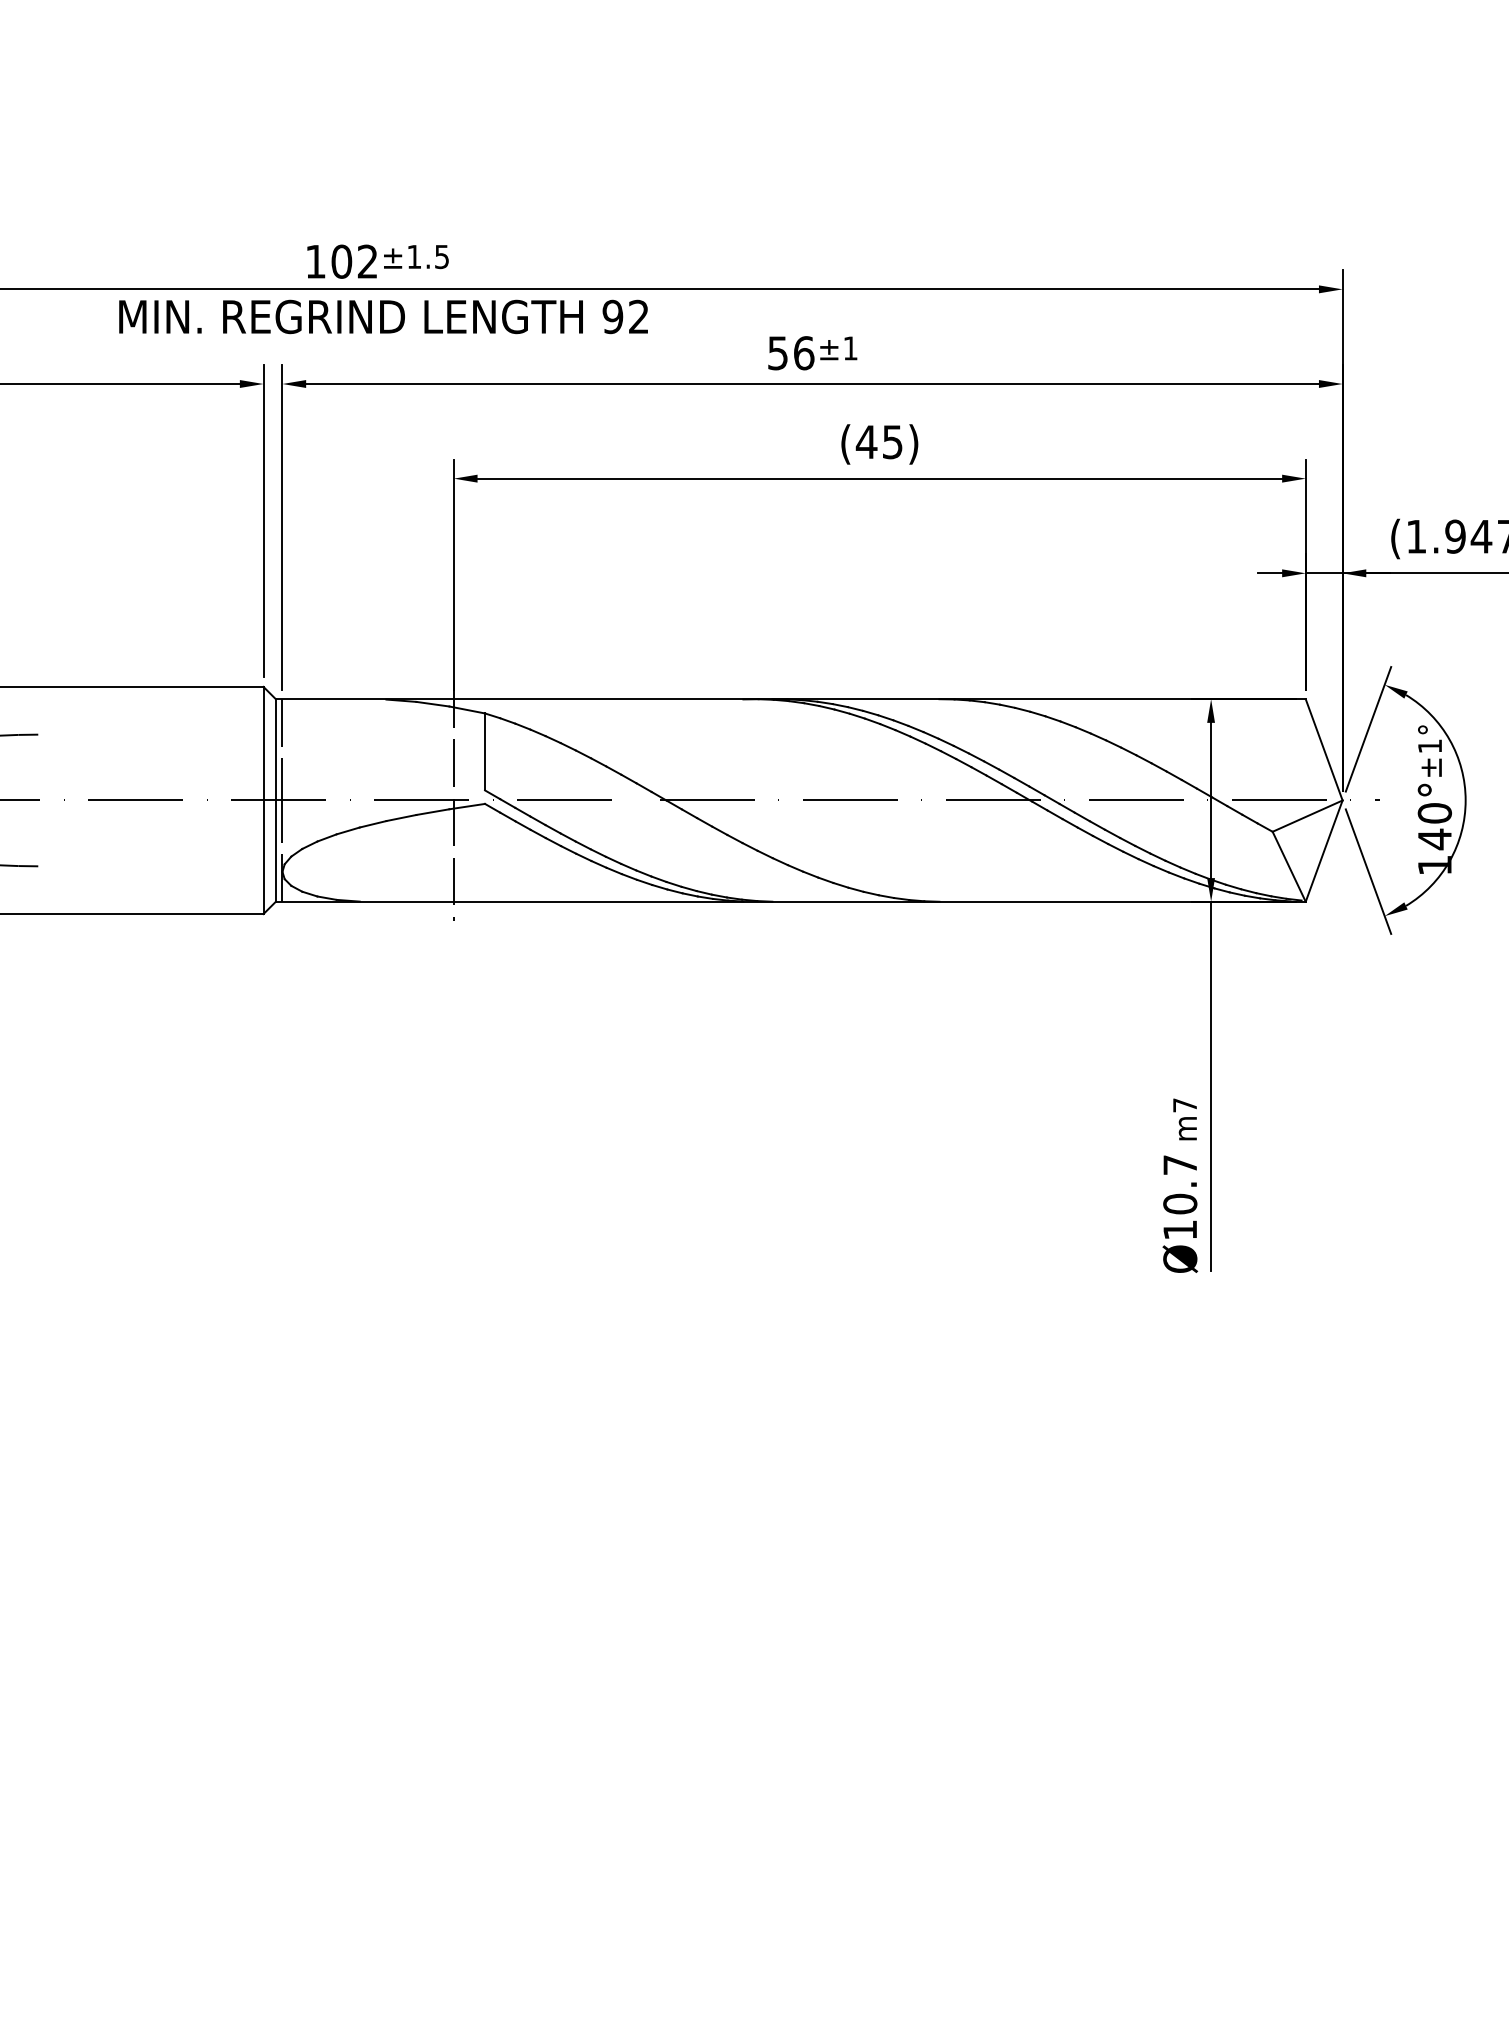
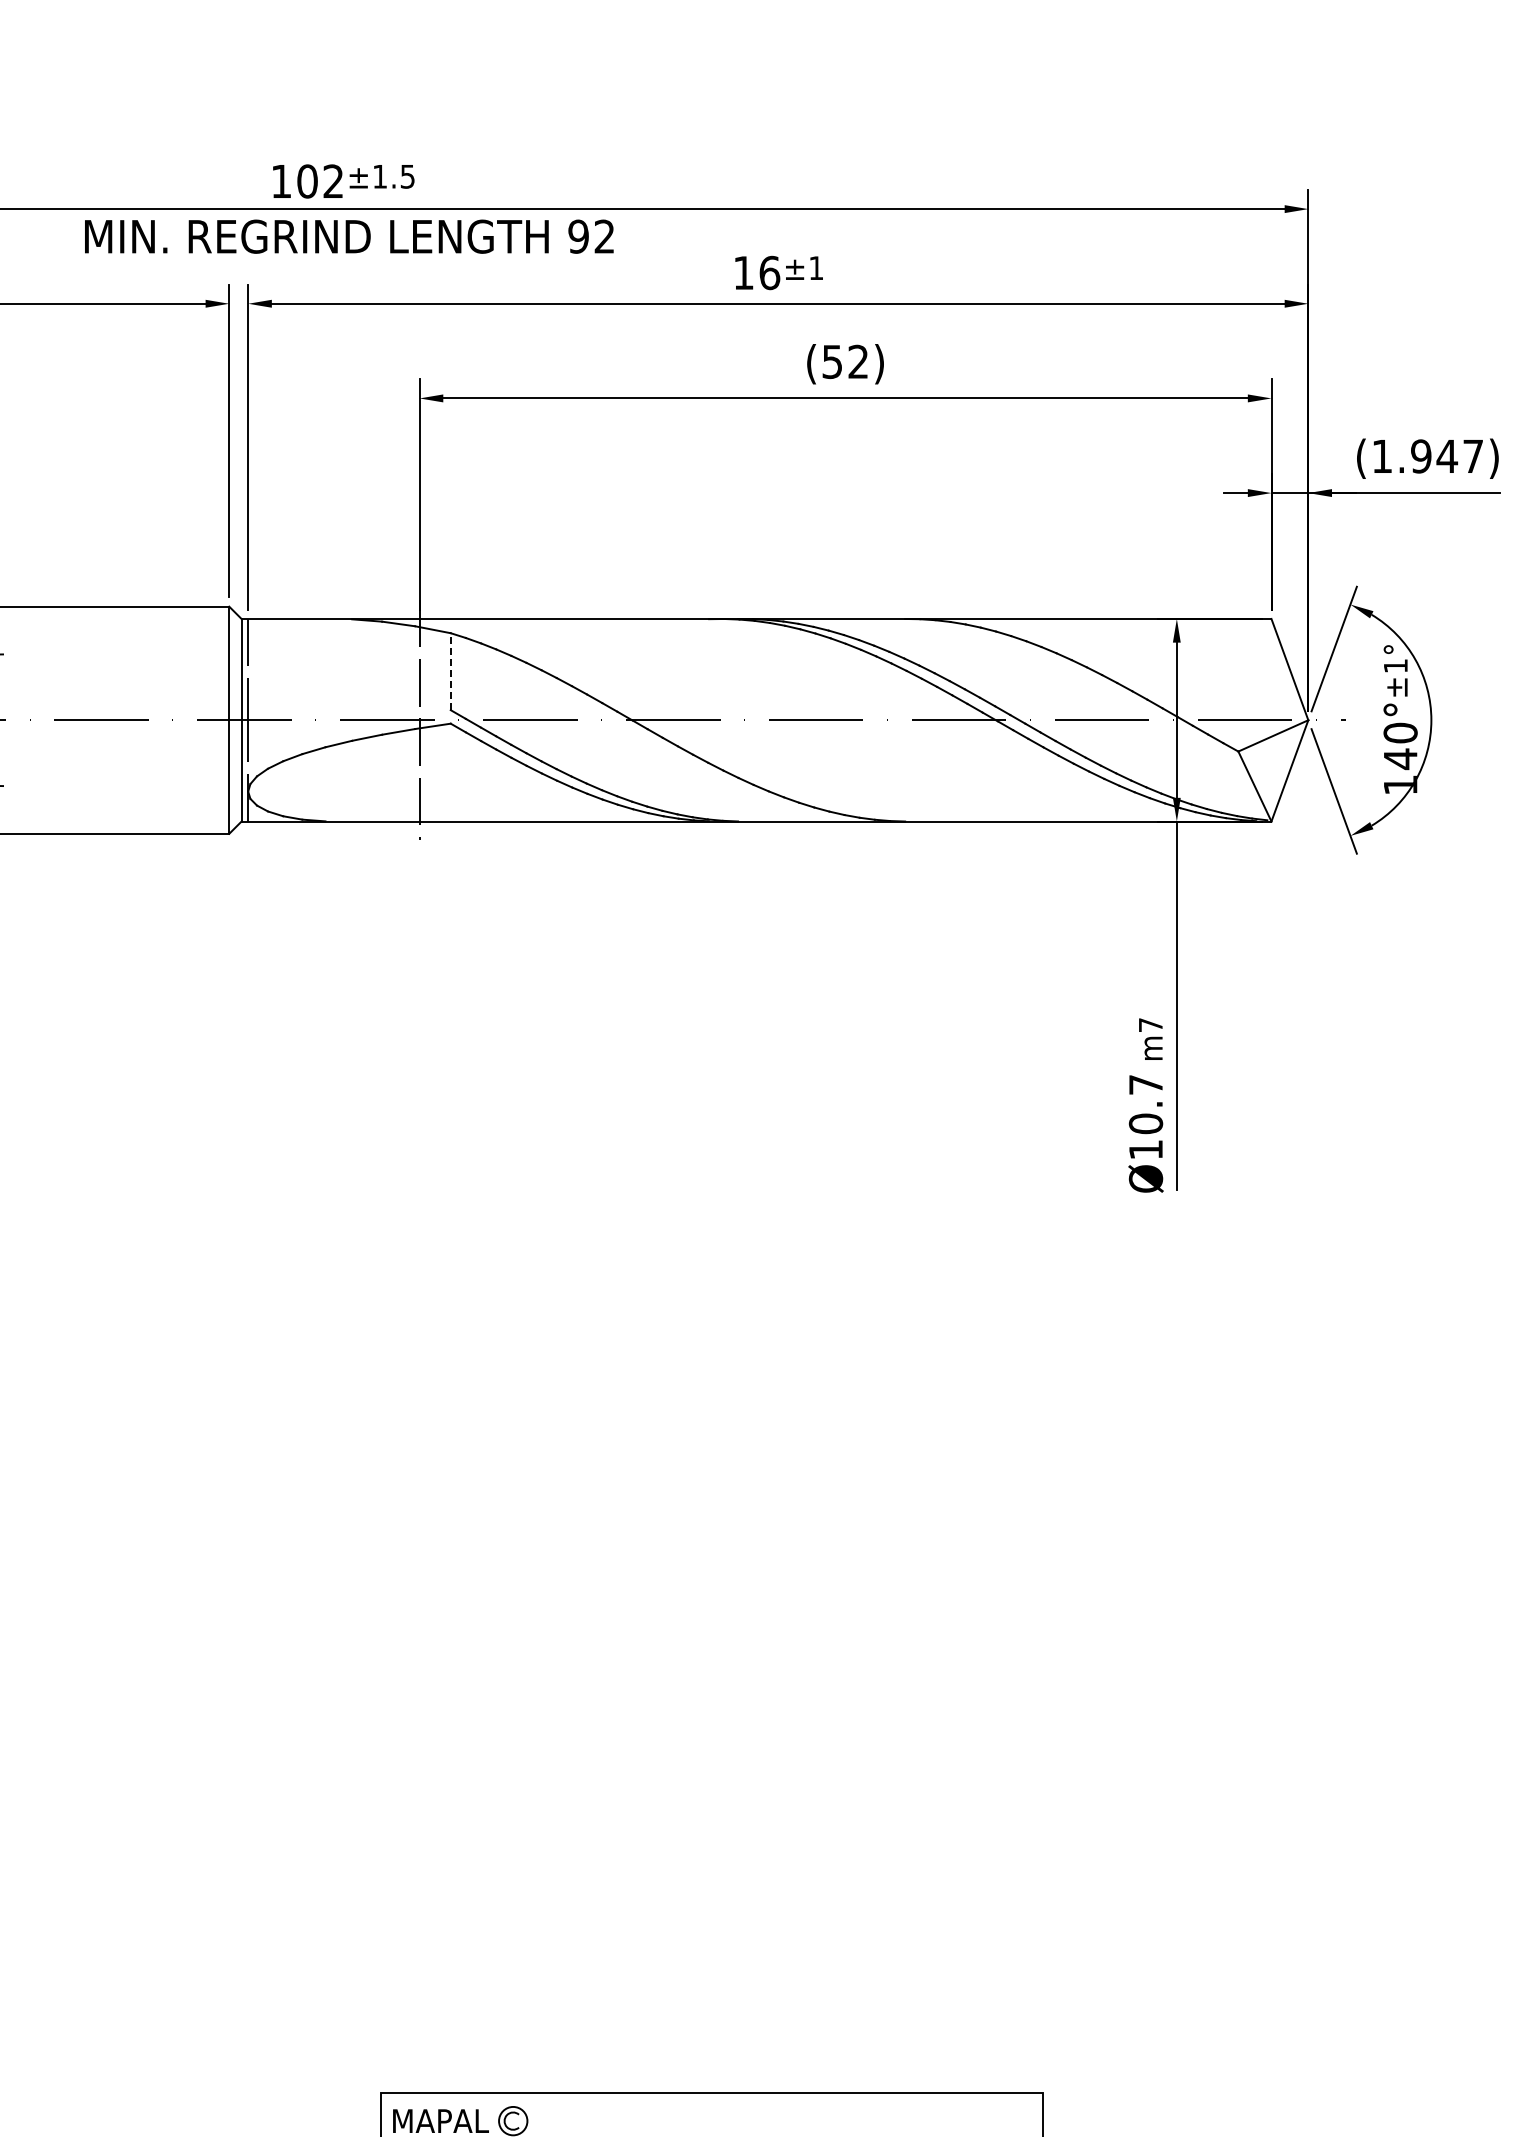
text: (777, 353) -> (743, 273), 56 -> 16
text: (878, 441) -> (844, 361), (45) -> (52)
line: (484, 751) -> (450, 671), solid -> dashed

